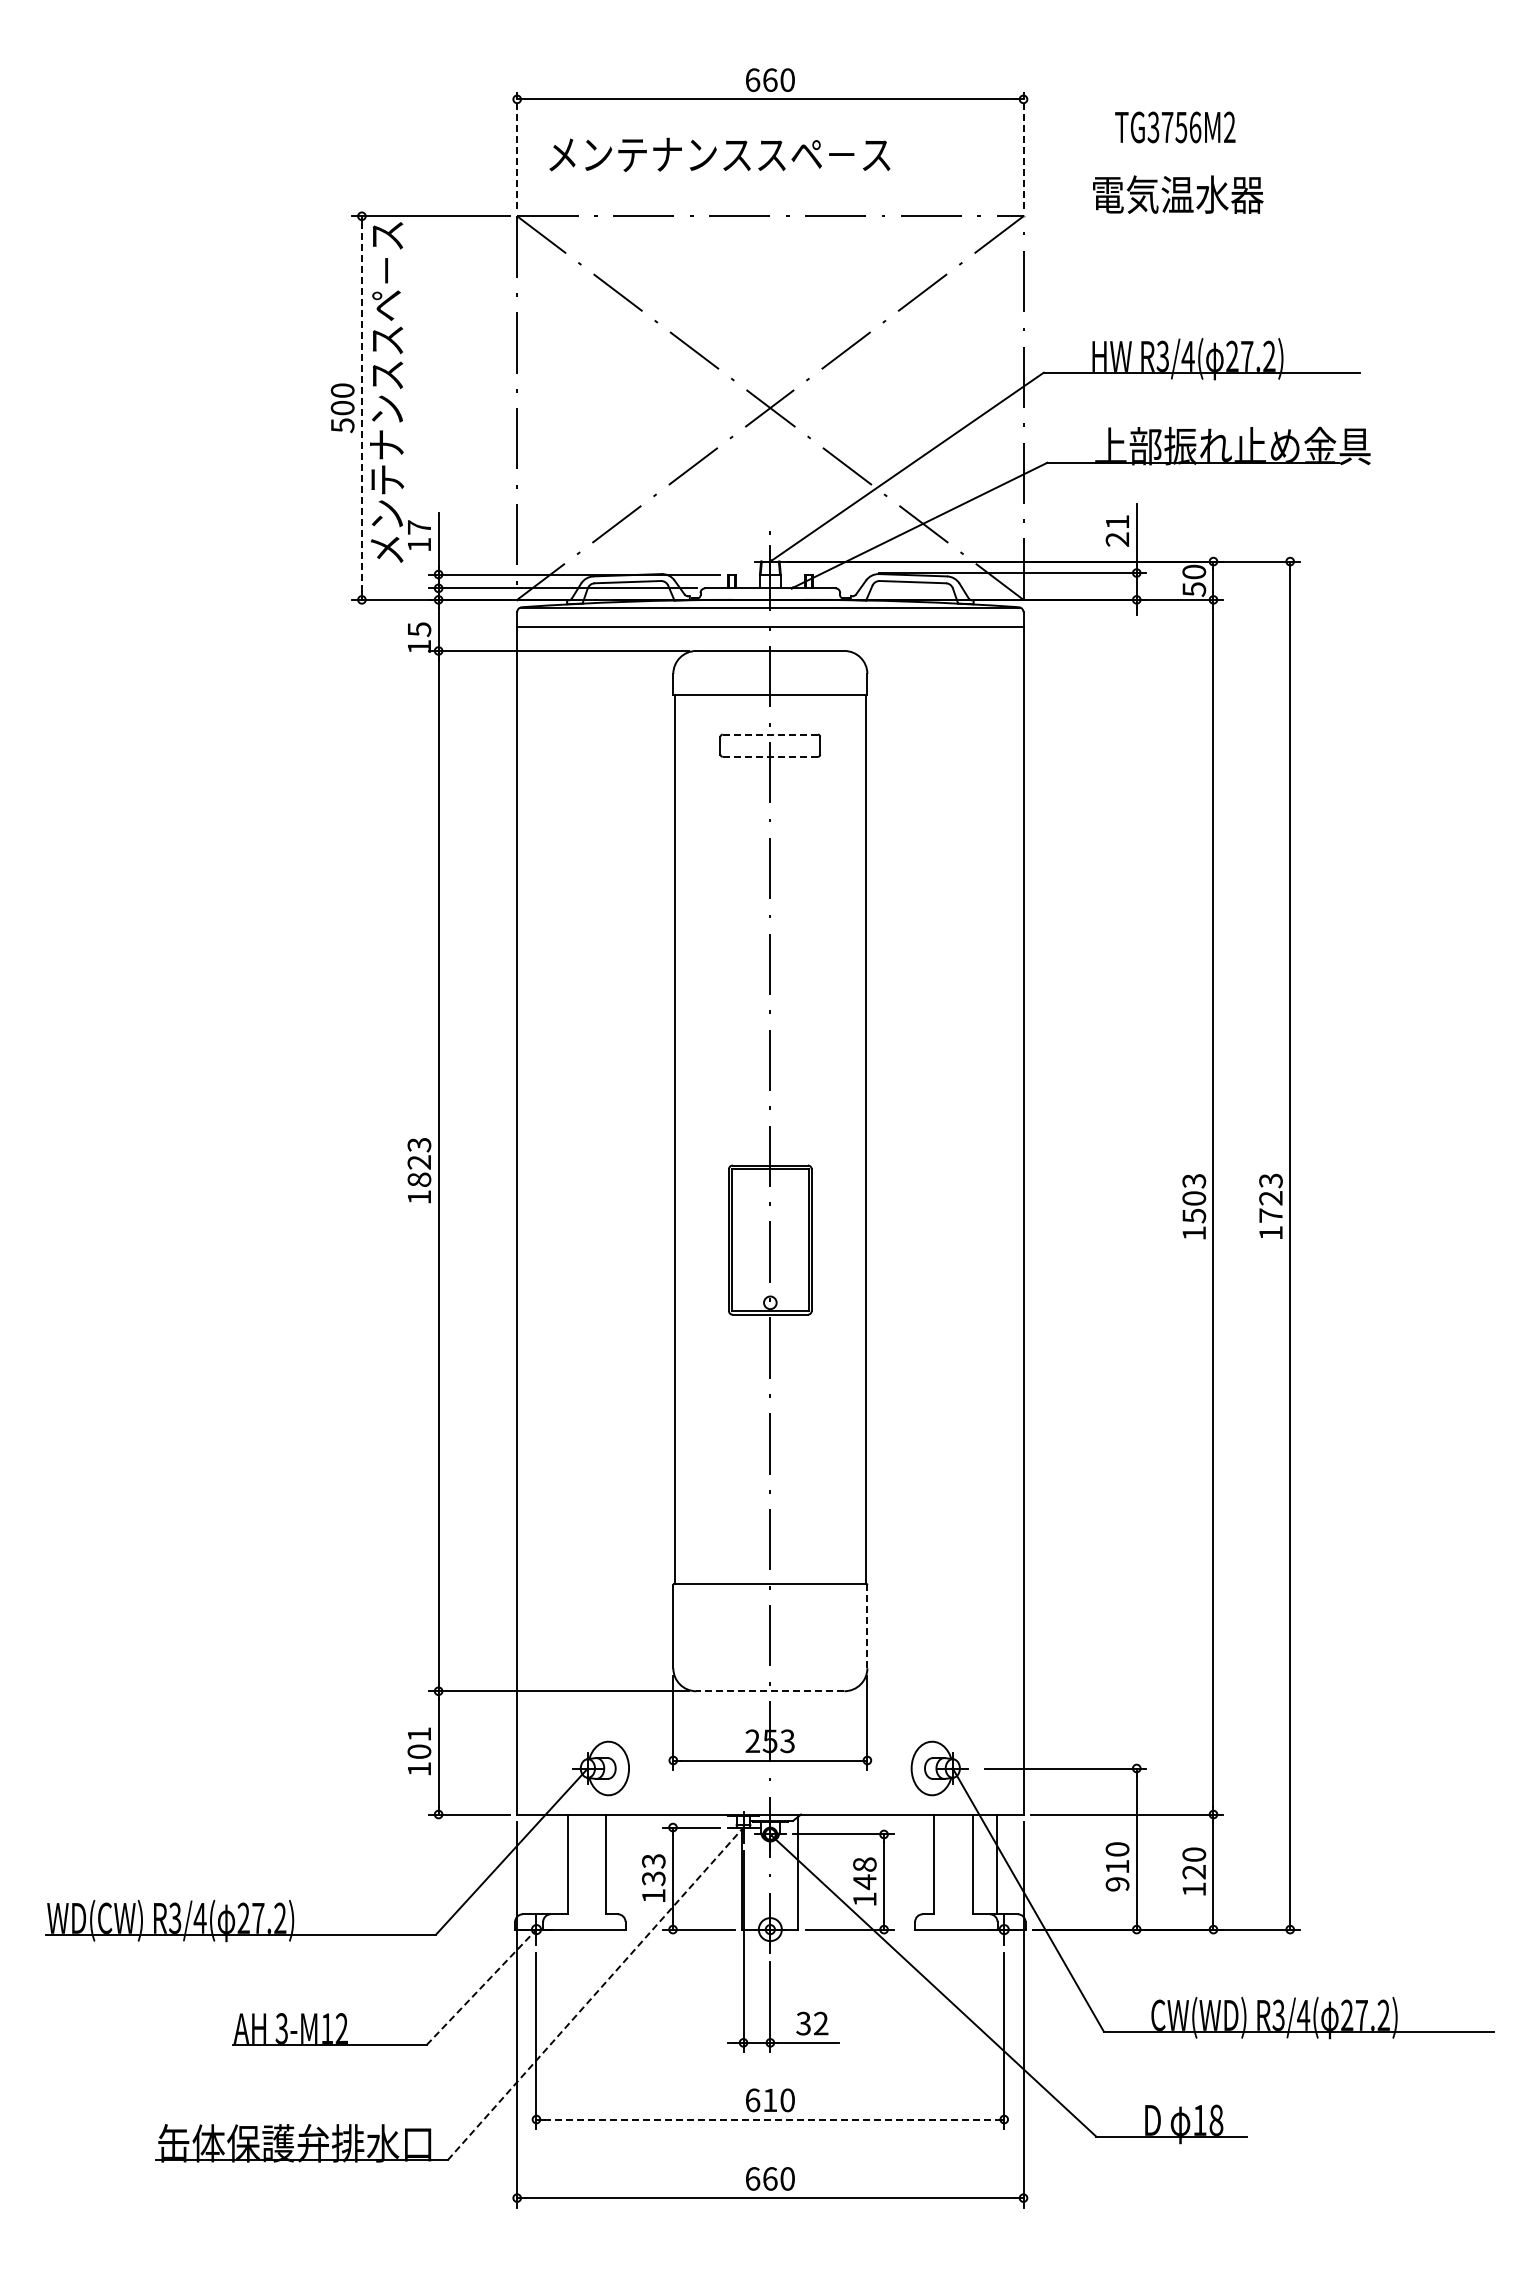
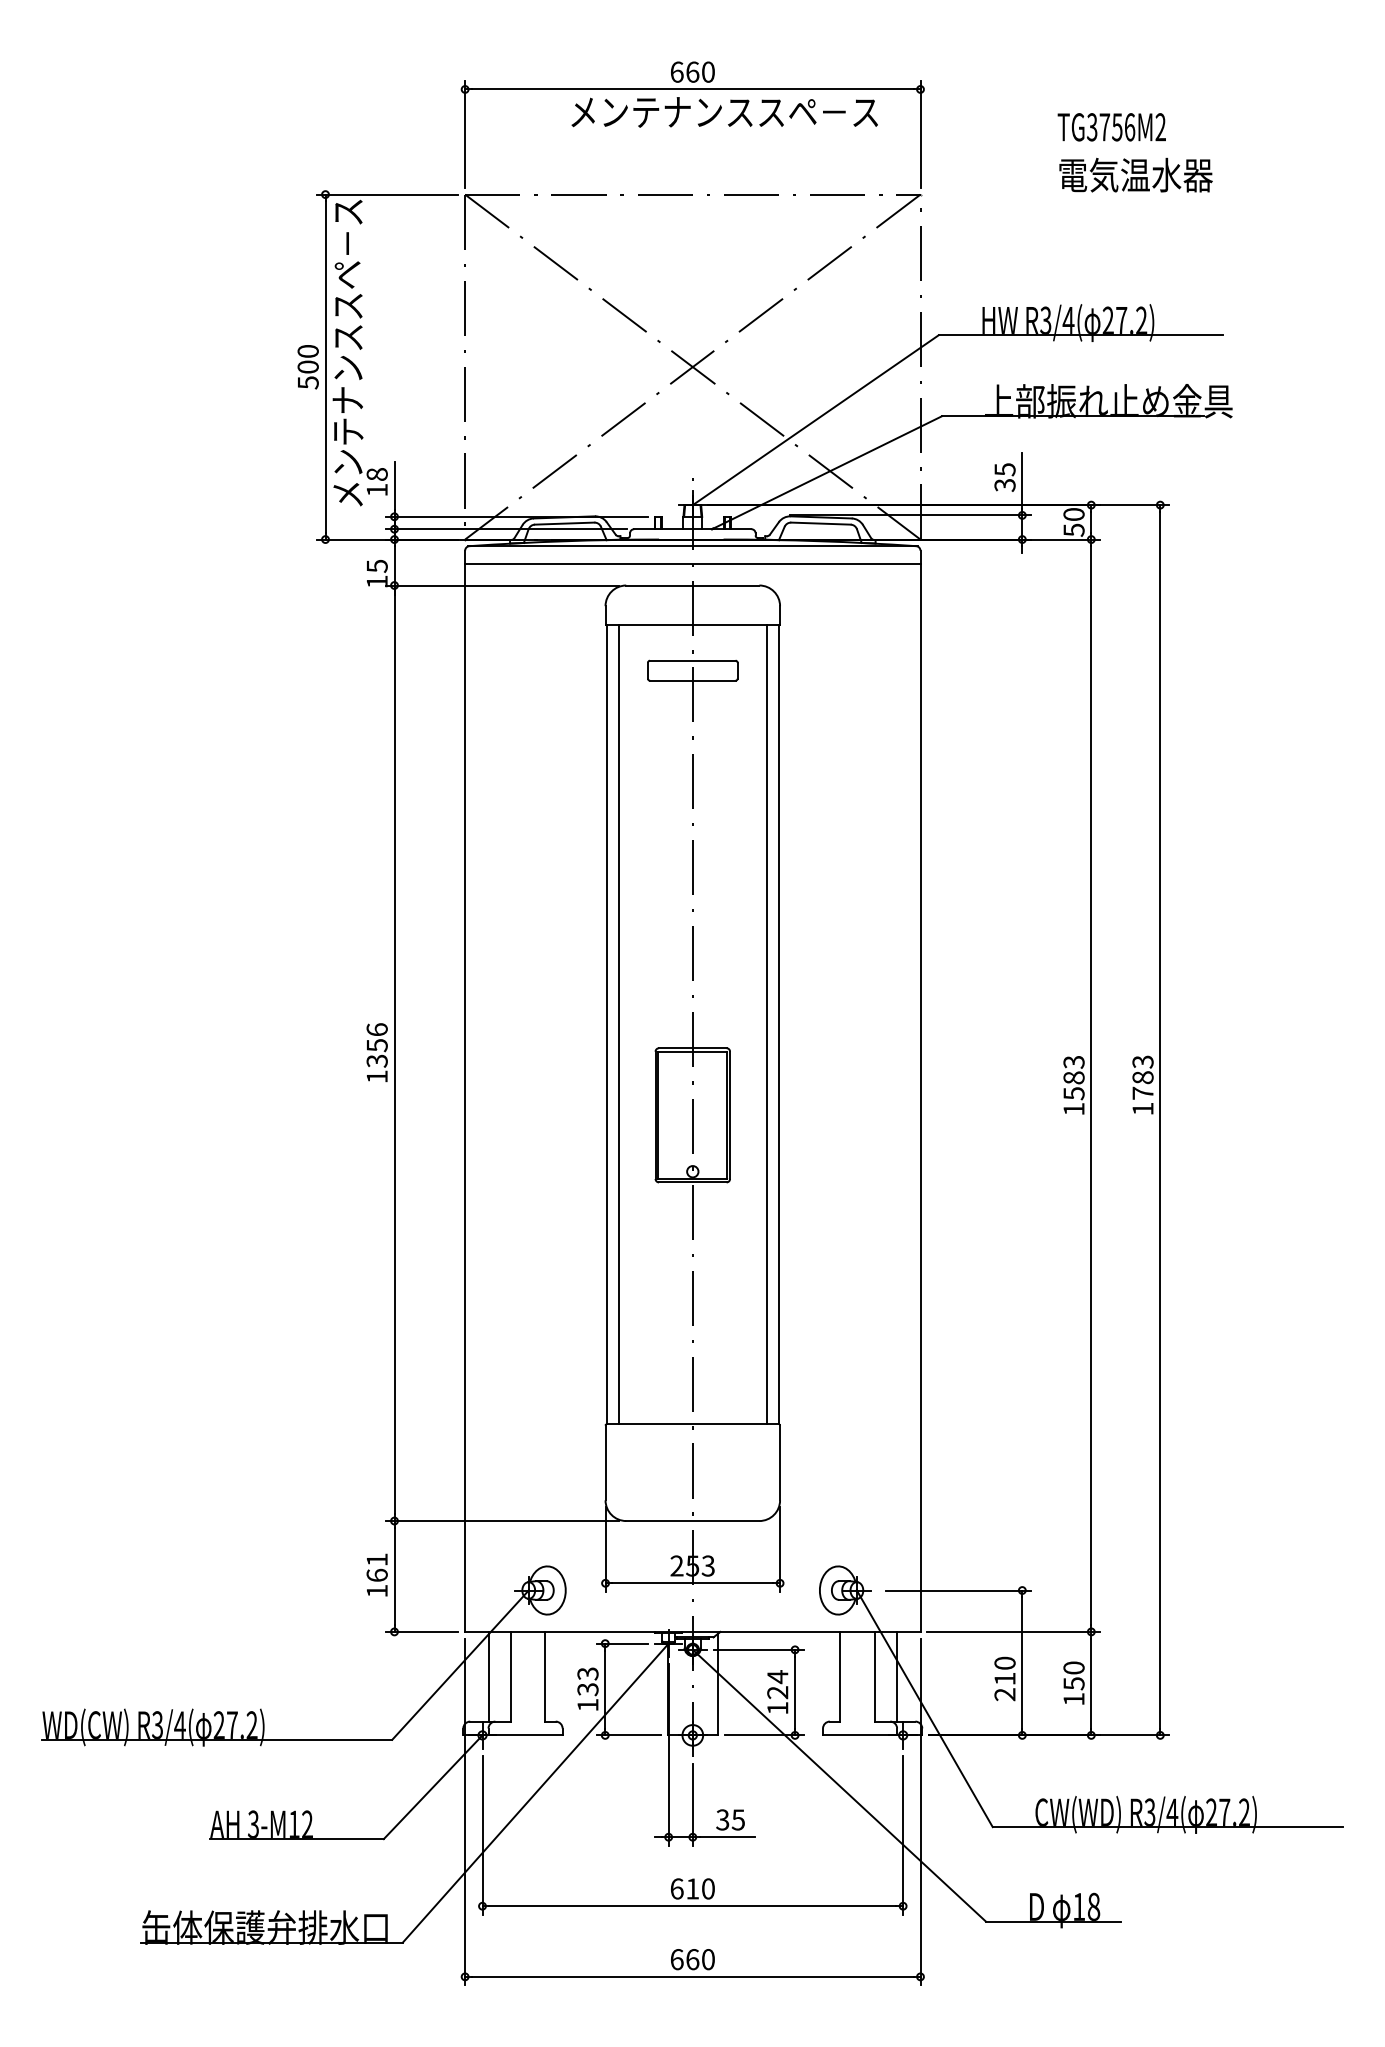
text: (1175, 127) -> (1112, 127), moved
line: (517, 148) -> (465, 133), dashed -> solid
line: (1023, 148) -> (920, 133), dashed -> solid
text: (719, 154) -> (724, 112), moved
text: (1178, 194) -> (1136, 175), moved
line: (361, 407) -> (325, 366), dashed -> solid
text: (419, 527) -> (377, 474), 17 -> 18
text: (1117, 531) -> (1005, 478), 21 -> 35
line: (770, 734) -> (692, 660), dashed -> solid
line: (770, 756) -> (692, 680), dashed -> solid
line: (687, 1138) -> (618, 1023), added
line: (852, 1138) -> (766, 1023), added
text: (419, 1162) -> (377, 1045), 1823 -> 1356
text: (1193, 1198) -> (1073, 1077), 1503 -> 1583
text: (1270, 1198) -> (1142, 1077), 1723 -> 1783
line: (867, 1626) -> (780, 1462), dashed -> solid
line: (769, 1691) -> (692, 1521), dashed -> solid
text: (419, 1751) -> (377, 1575), 101 -> 161
line: (543, 1864) -> (488, 1676), added
text: (1194, 1872) -> (1074, 1684), 120 -> 150
text: (864, 1873) -> (777, 1684), 148 -> 124
text: (1117, 1884) -> (1005, 1694), 910 -> 210
line: (481, 1987) -> (433, 1787), dashed -> solid
line: (596, 1993) -> (536, 1792), dashed -> solid
text: (820, 2023) -> (737, 1819), 32 -> 35
line: (770, 2119) -> (692, 1906), dashed -> solid

